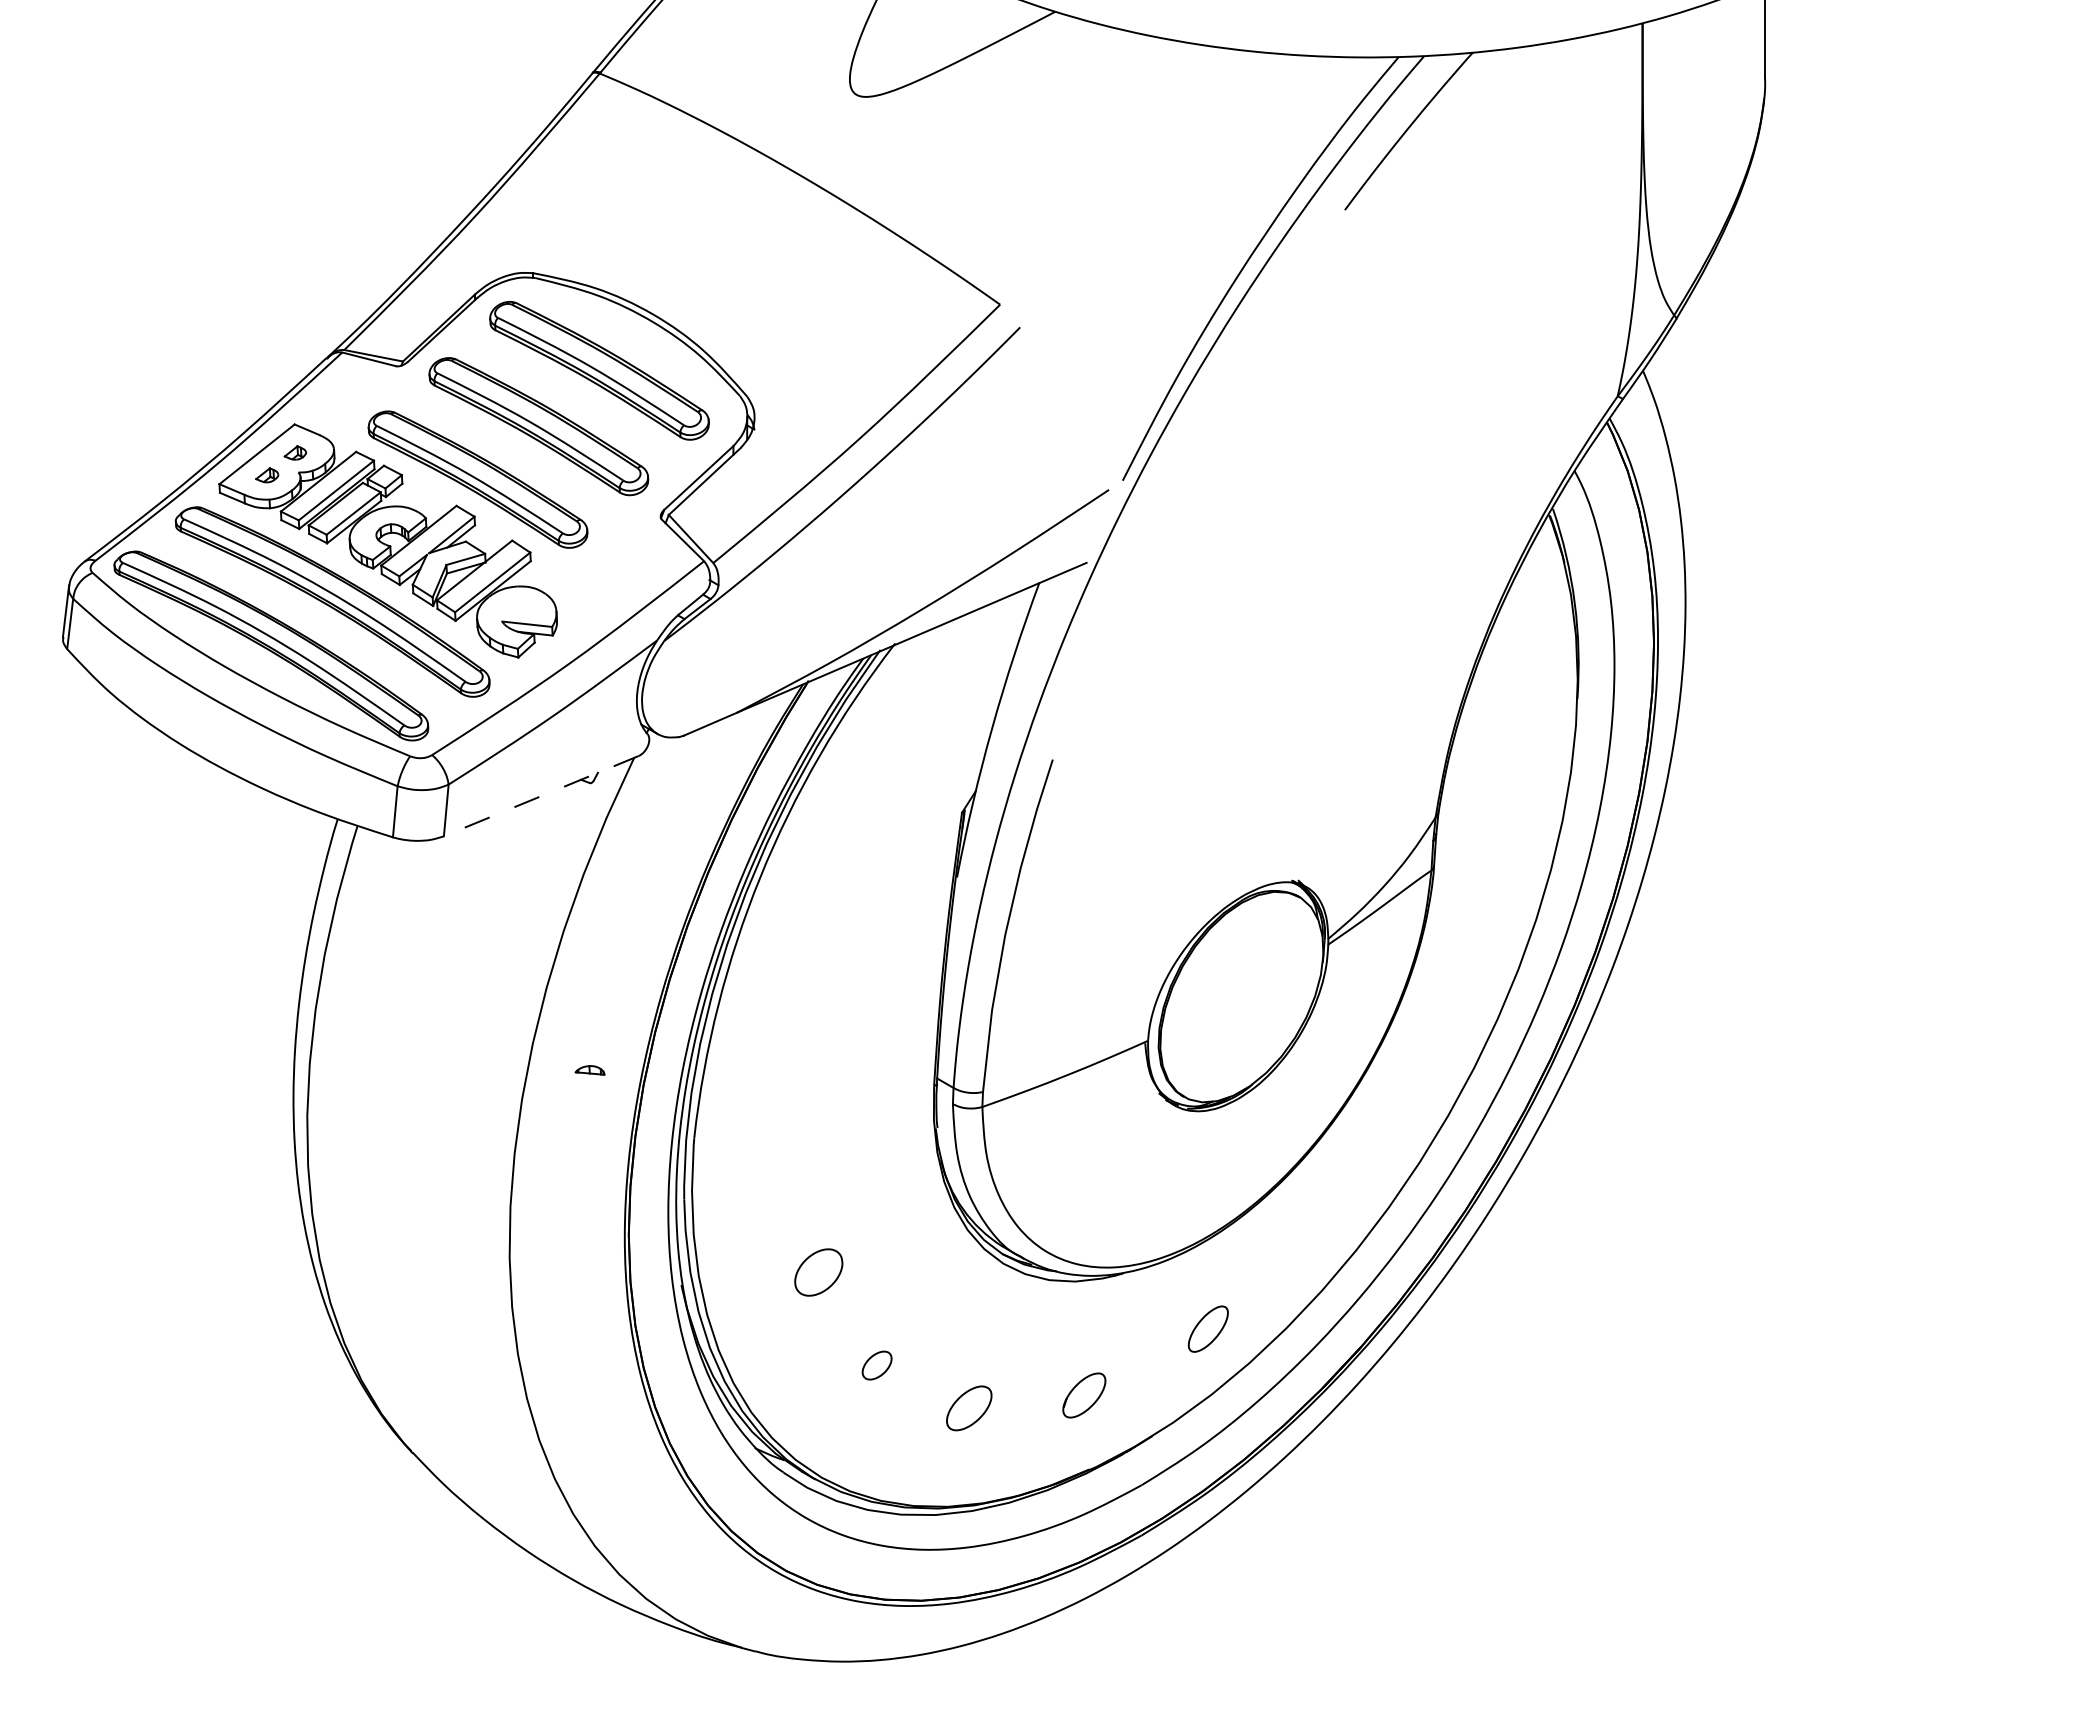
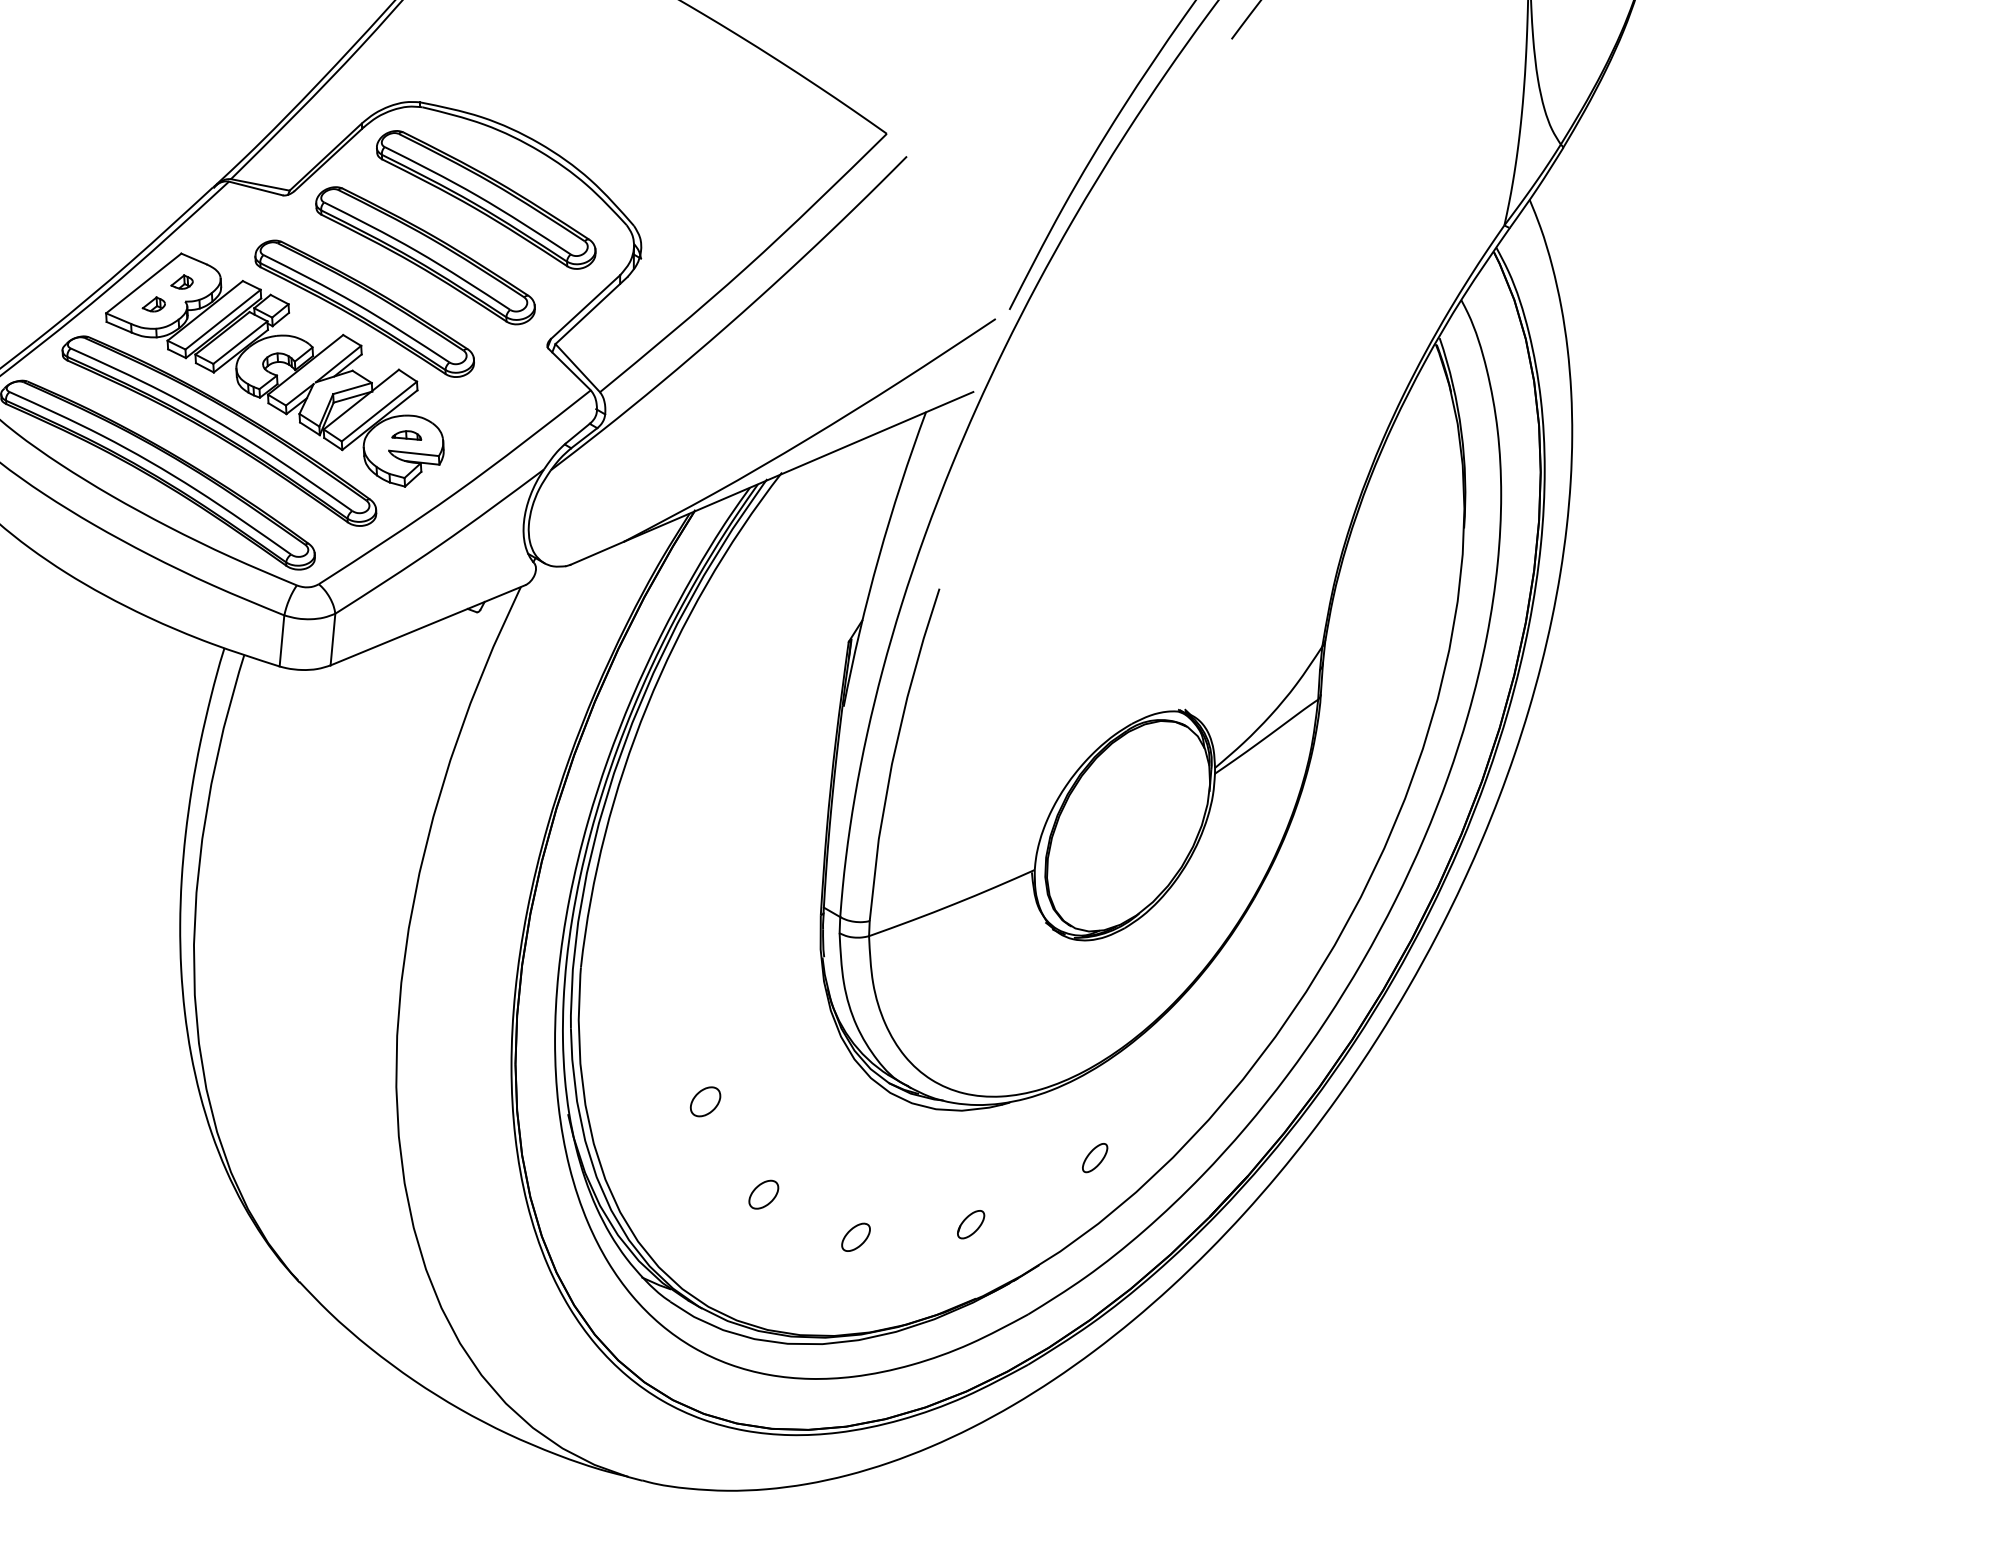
line: (540, 796) -> (427, 625), dashed -> solid
part: (589, 1070) -> (406, 435), moved
part: (818, 1272) -> (705, 1101), size x0.62
part: (1208, 1328) -> (1095, 1157), size x0.62
part: (1084, 1395) -> (971, 1224), size x0.62
part: (969, 1407) -> (856, 1236), size x0.62

